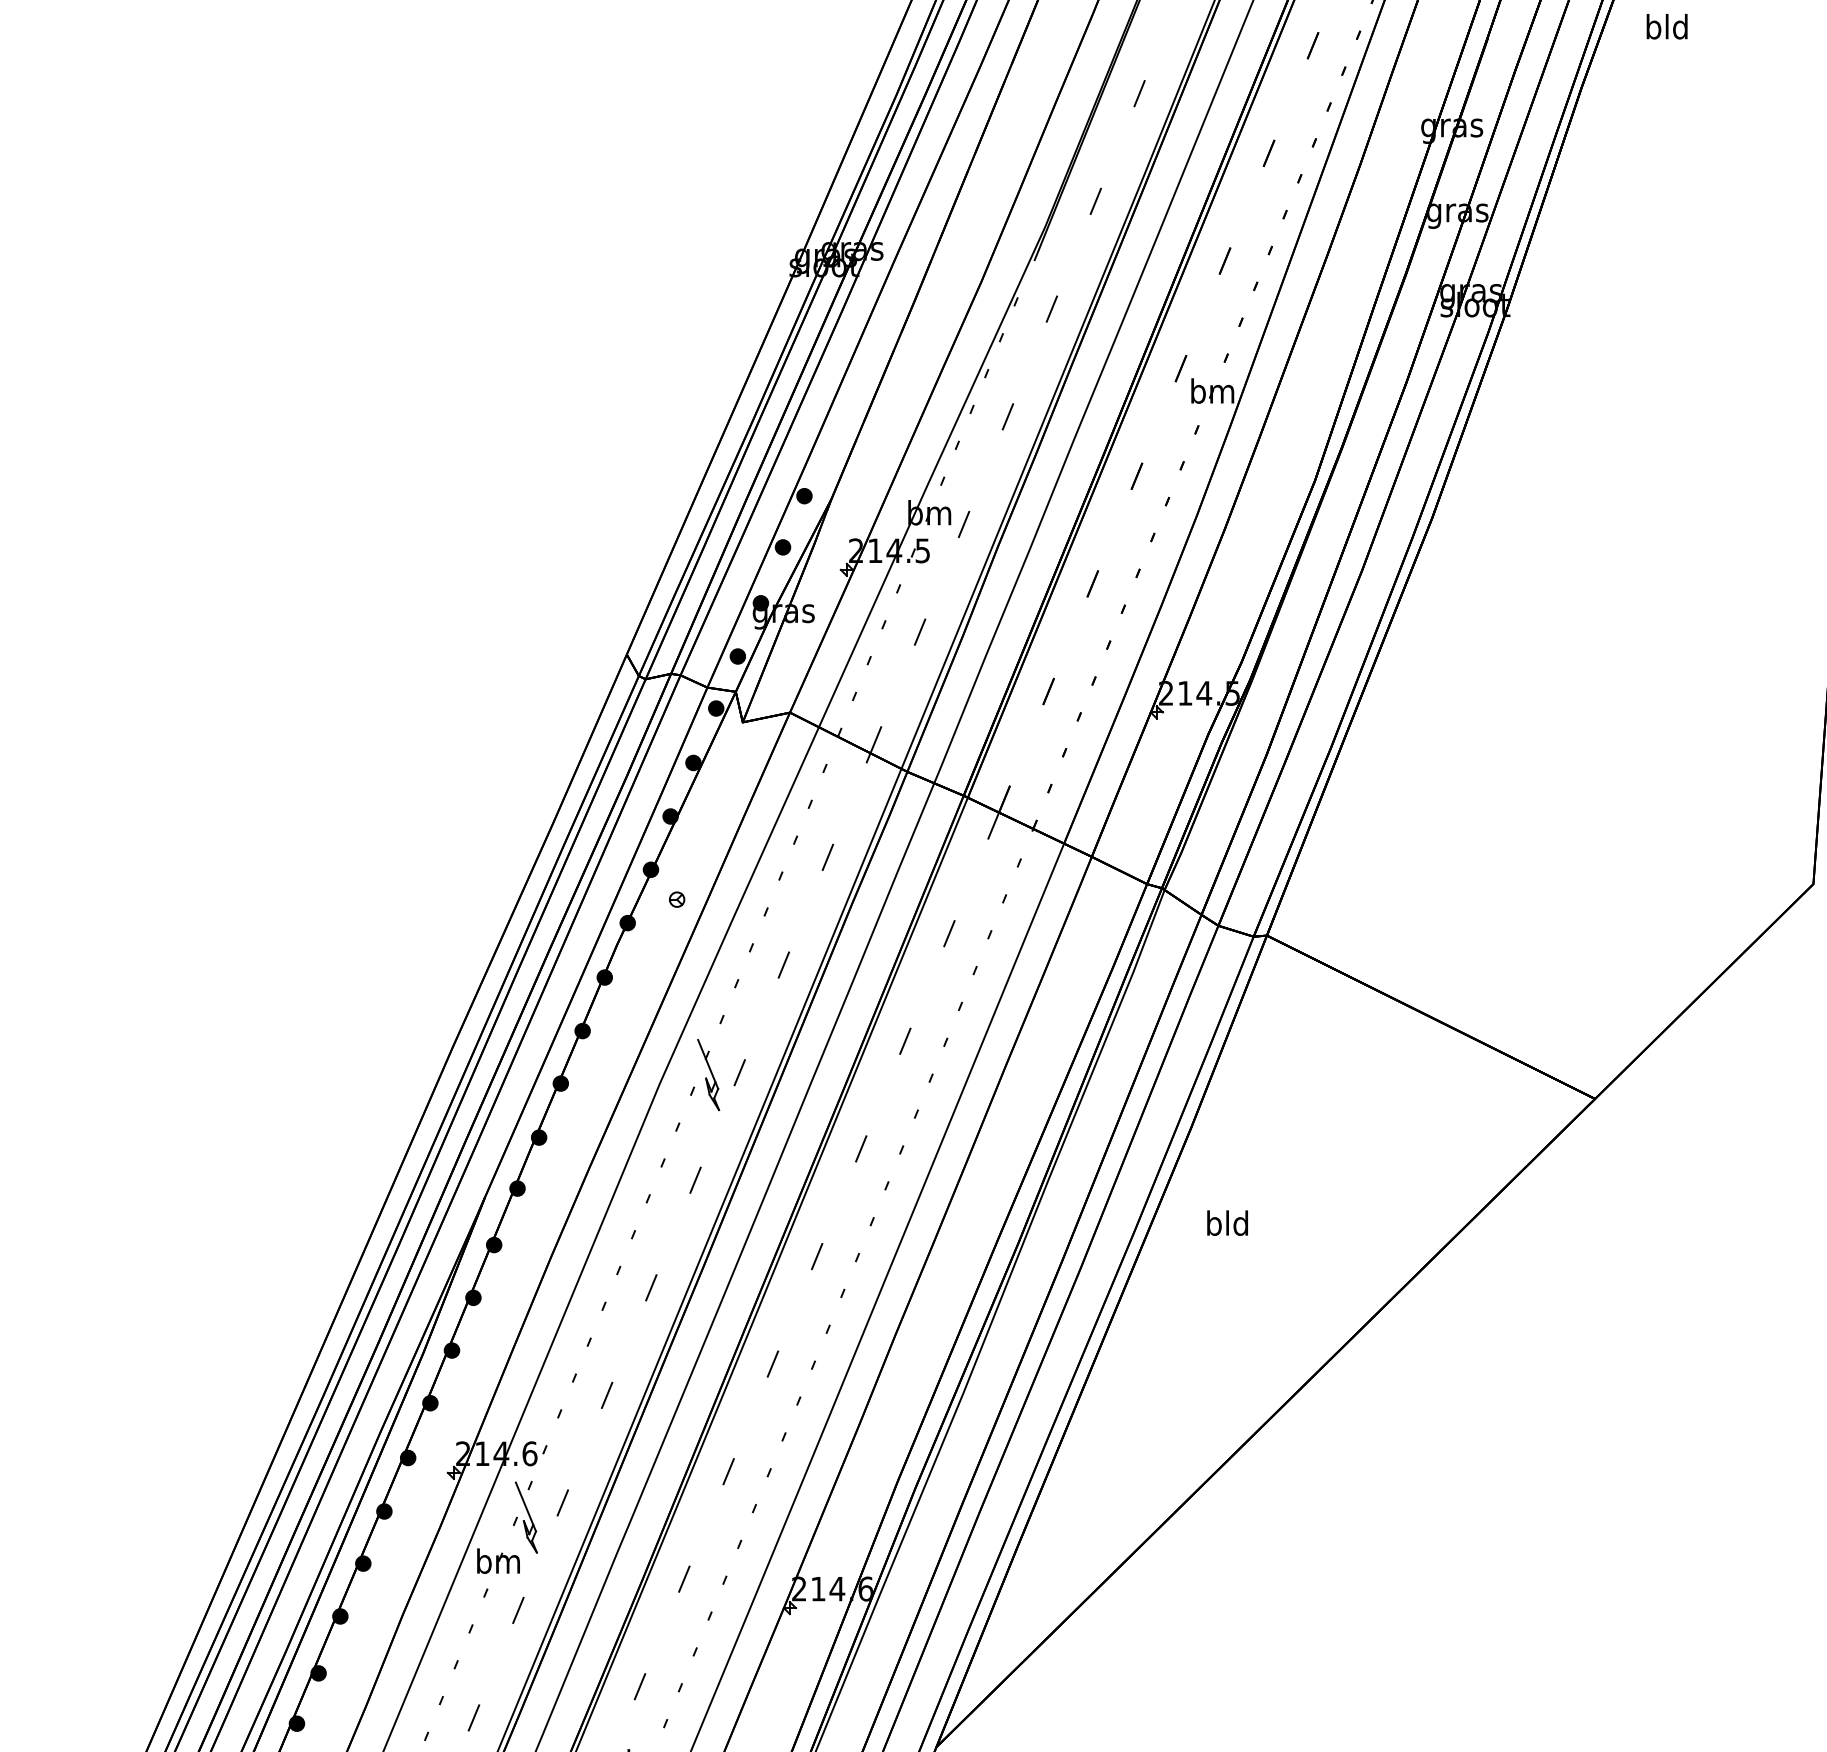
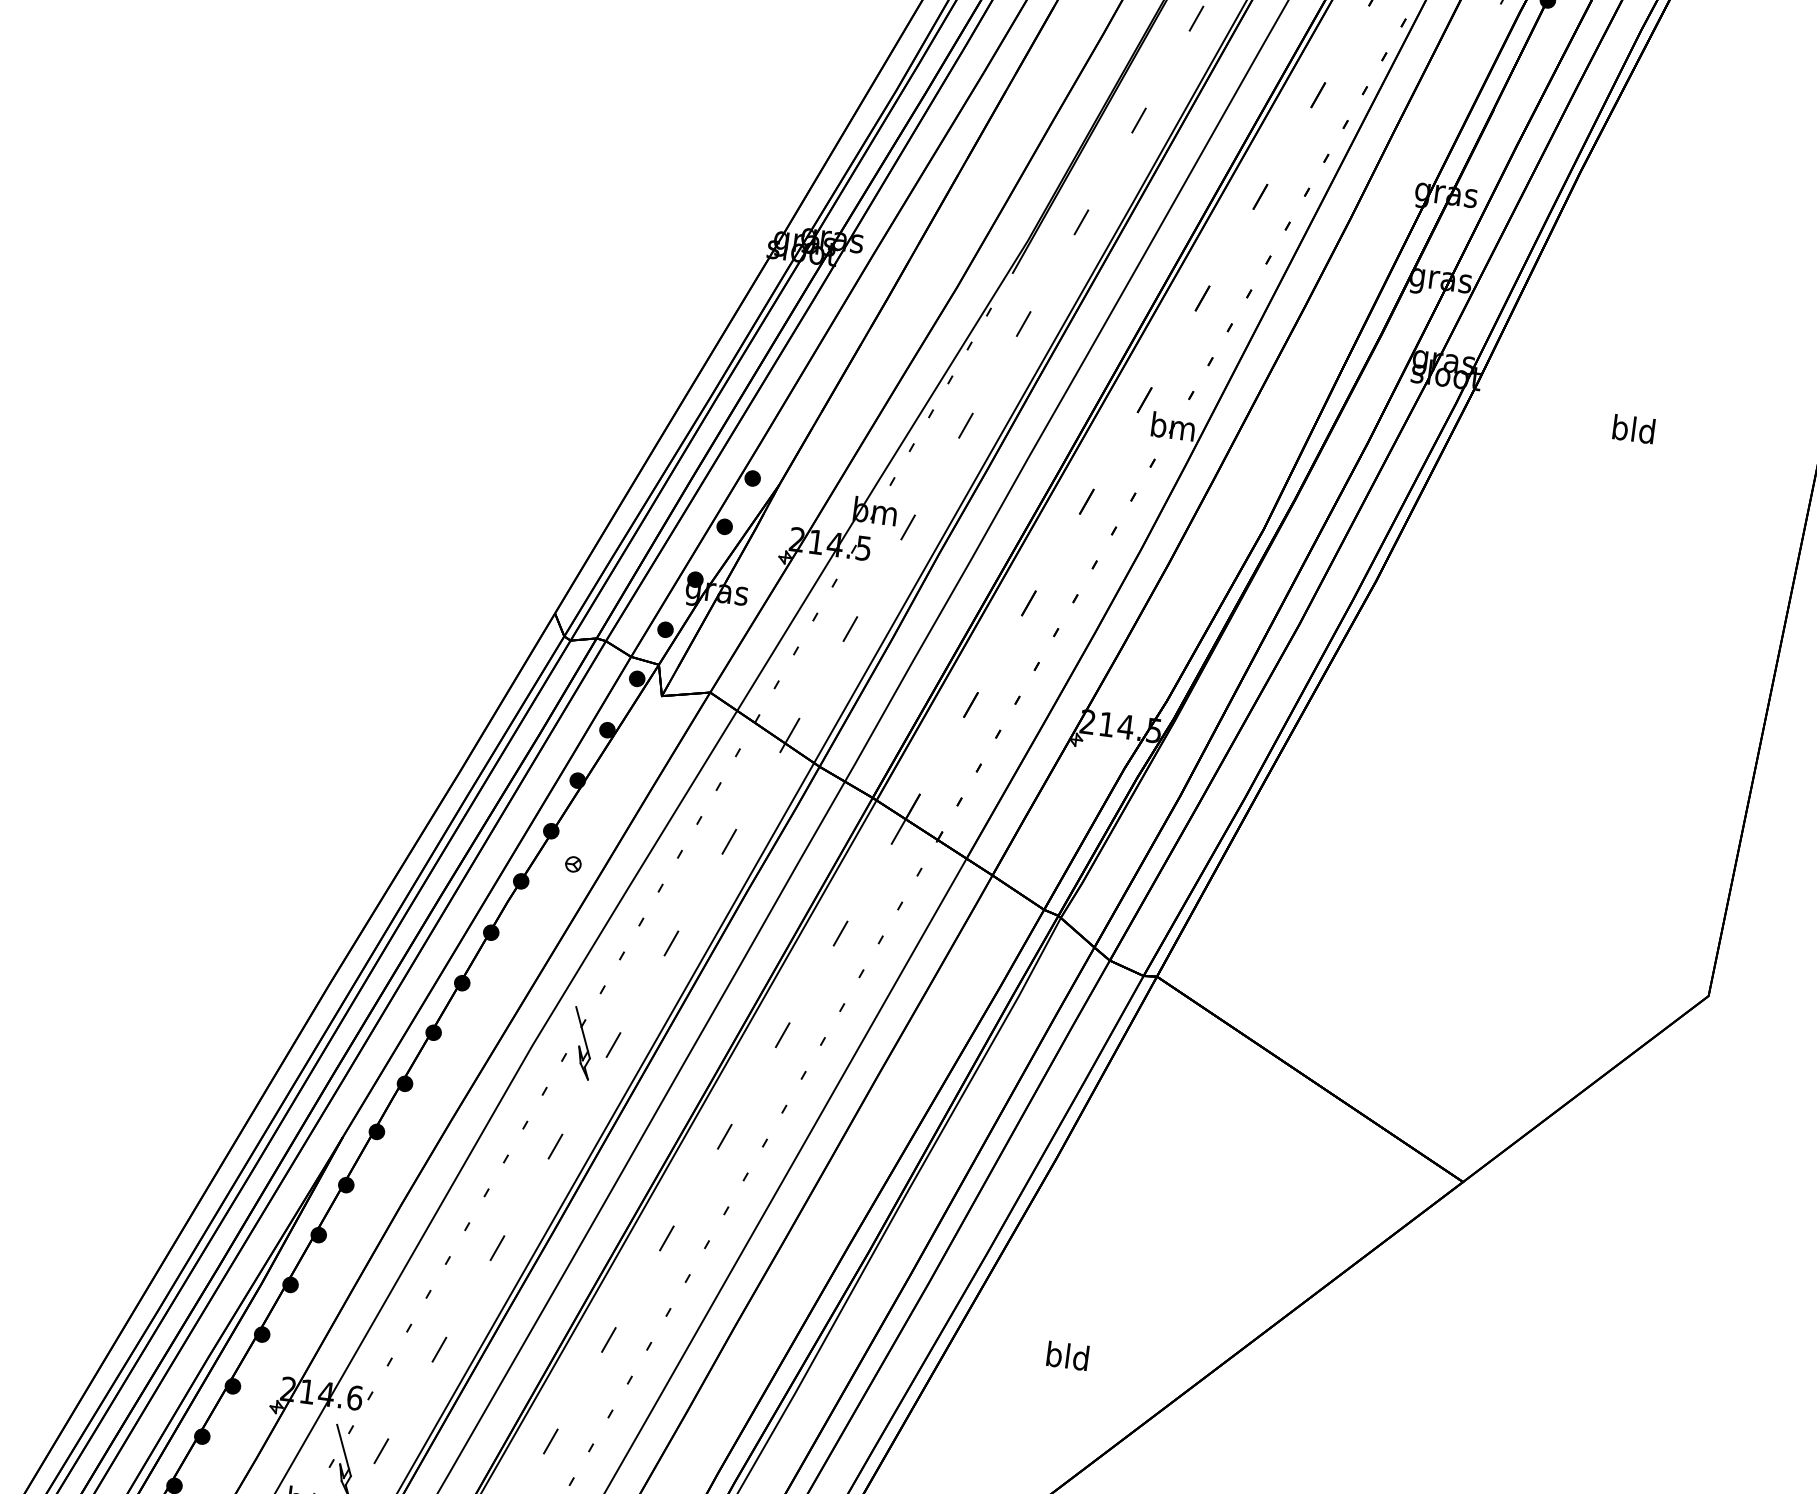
text: (1666, 26) -> (1633, 428), moved
text: (1227, 1222) -> (1067, 1355), moved

